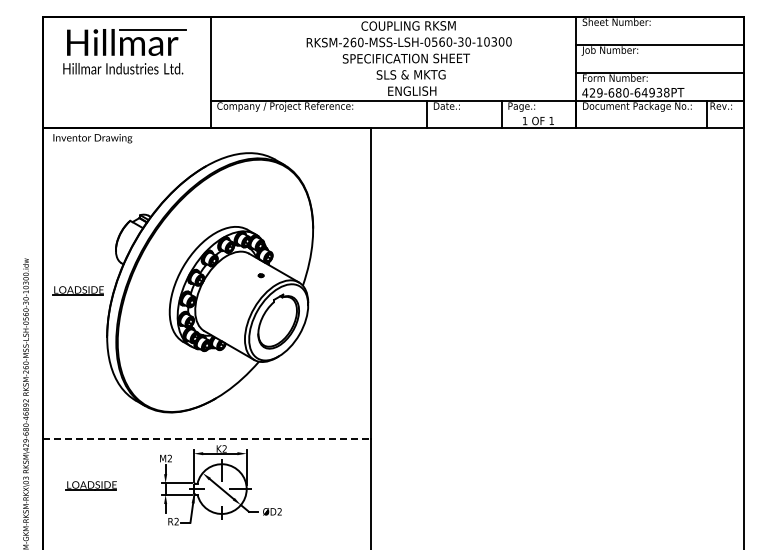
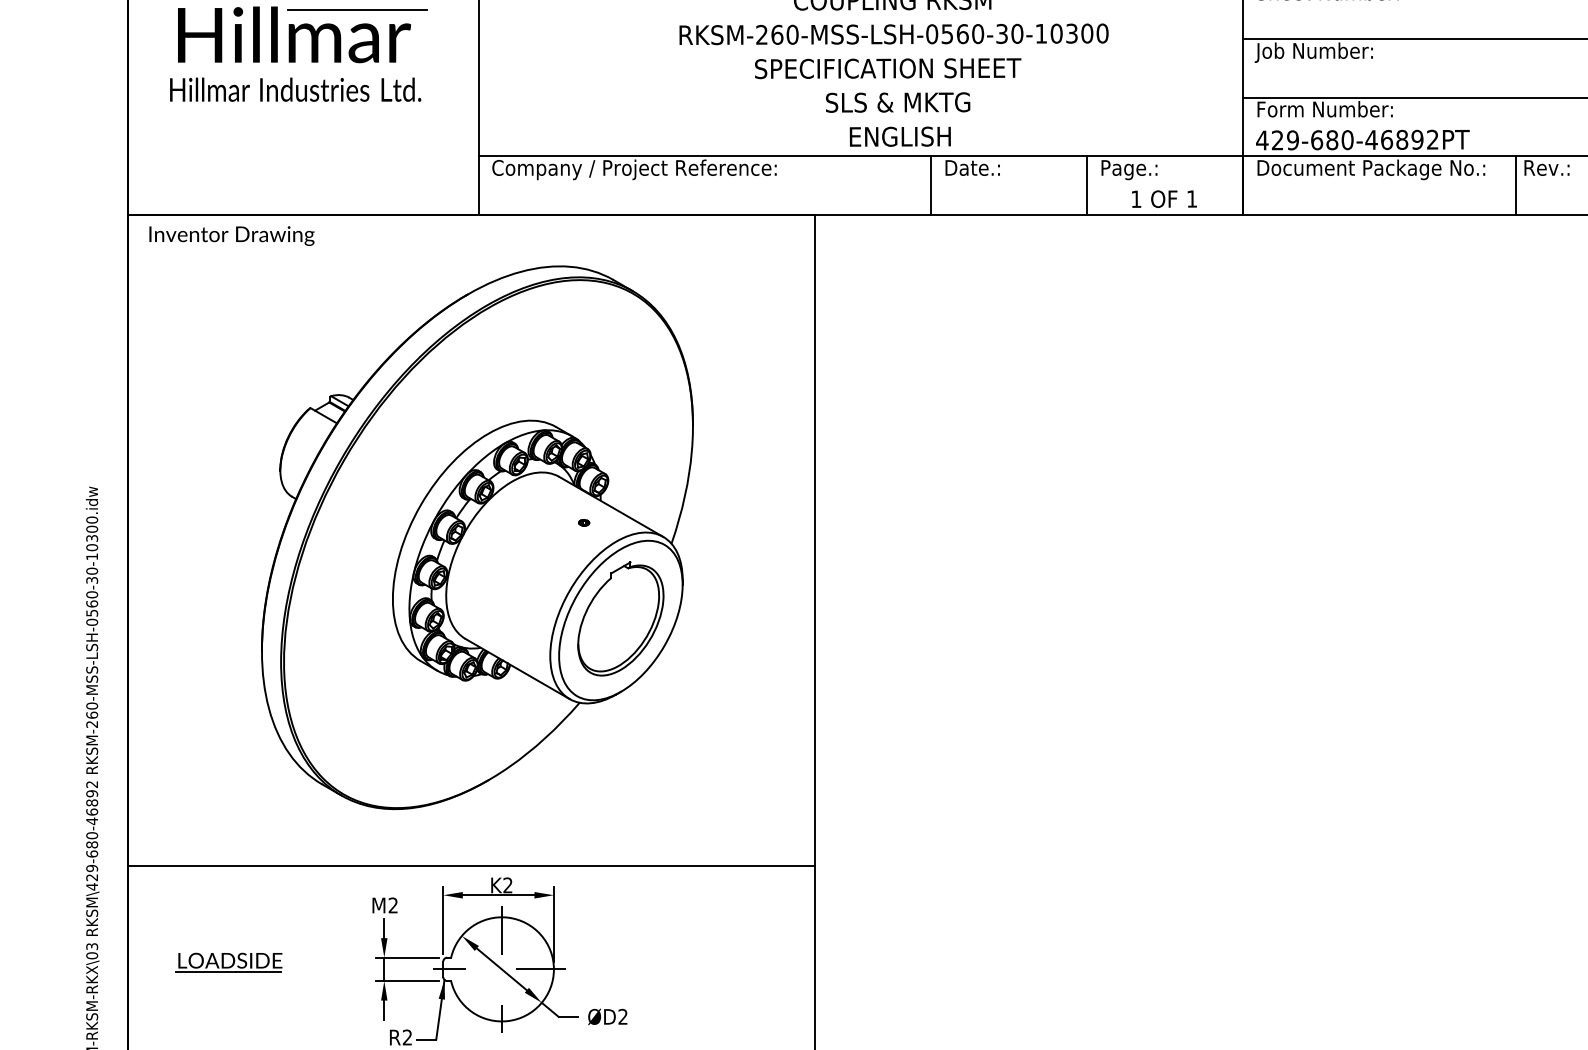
text: (651, 92) -> (1400, 139), 429-680-64938PT -> 429-680-46892PT
part: (77, 290) -> (199, 553), removed
line: (207, 439) -> (471, 865), dashed -> solid

